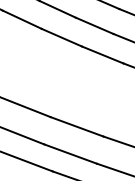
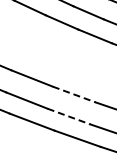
line: (77, 126) -> (74, 94), solid -> dashed
line: (71, 153) -> (69, 116), solid -> dashed

